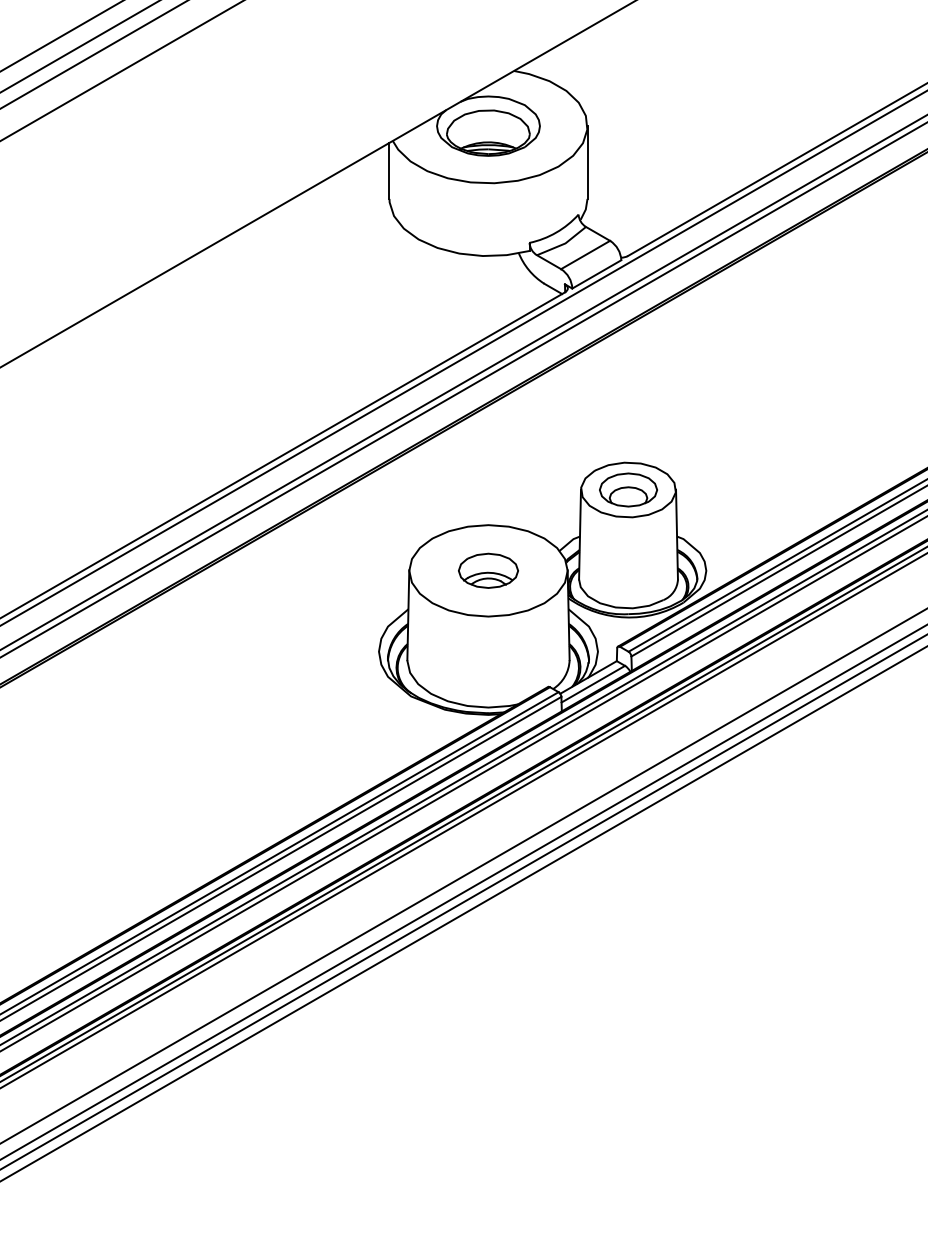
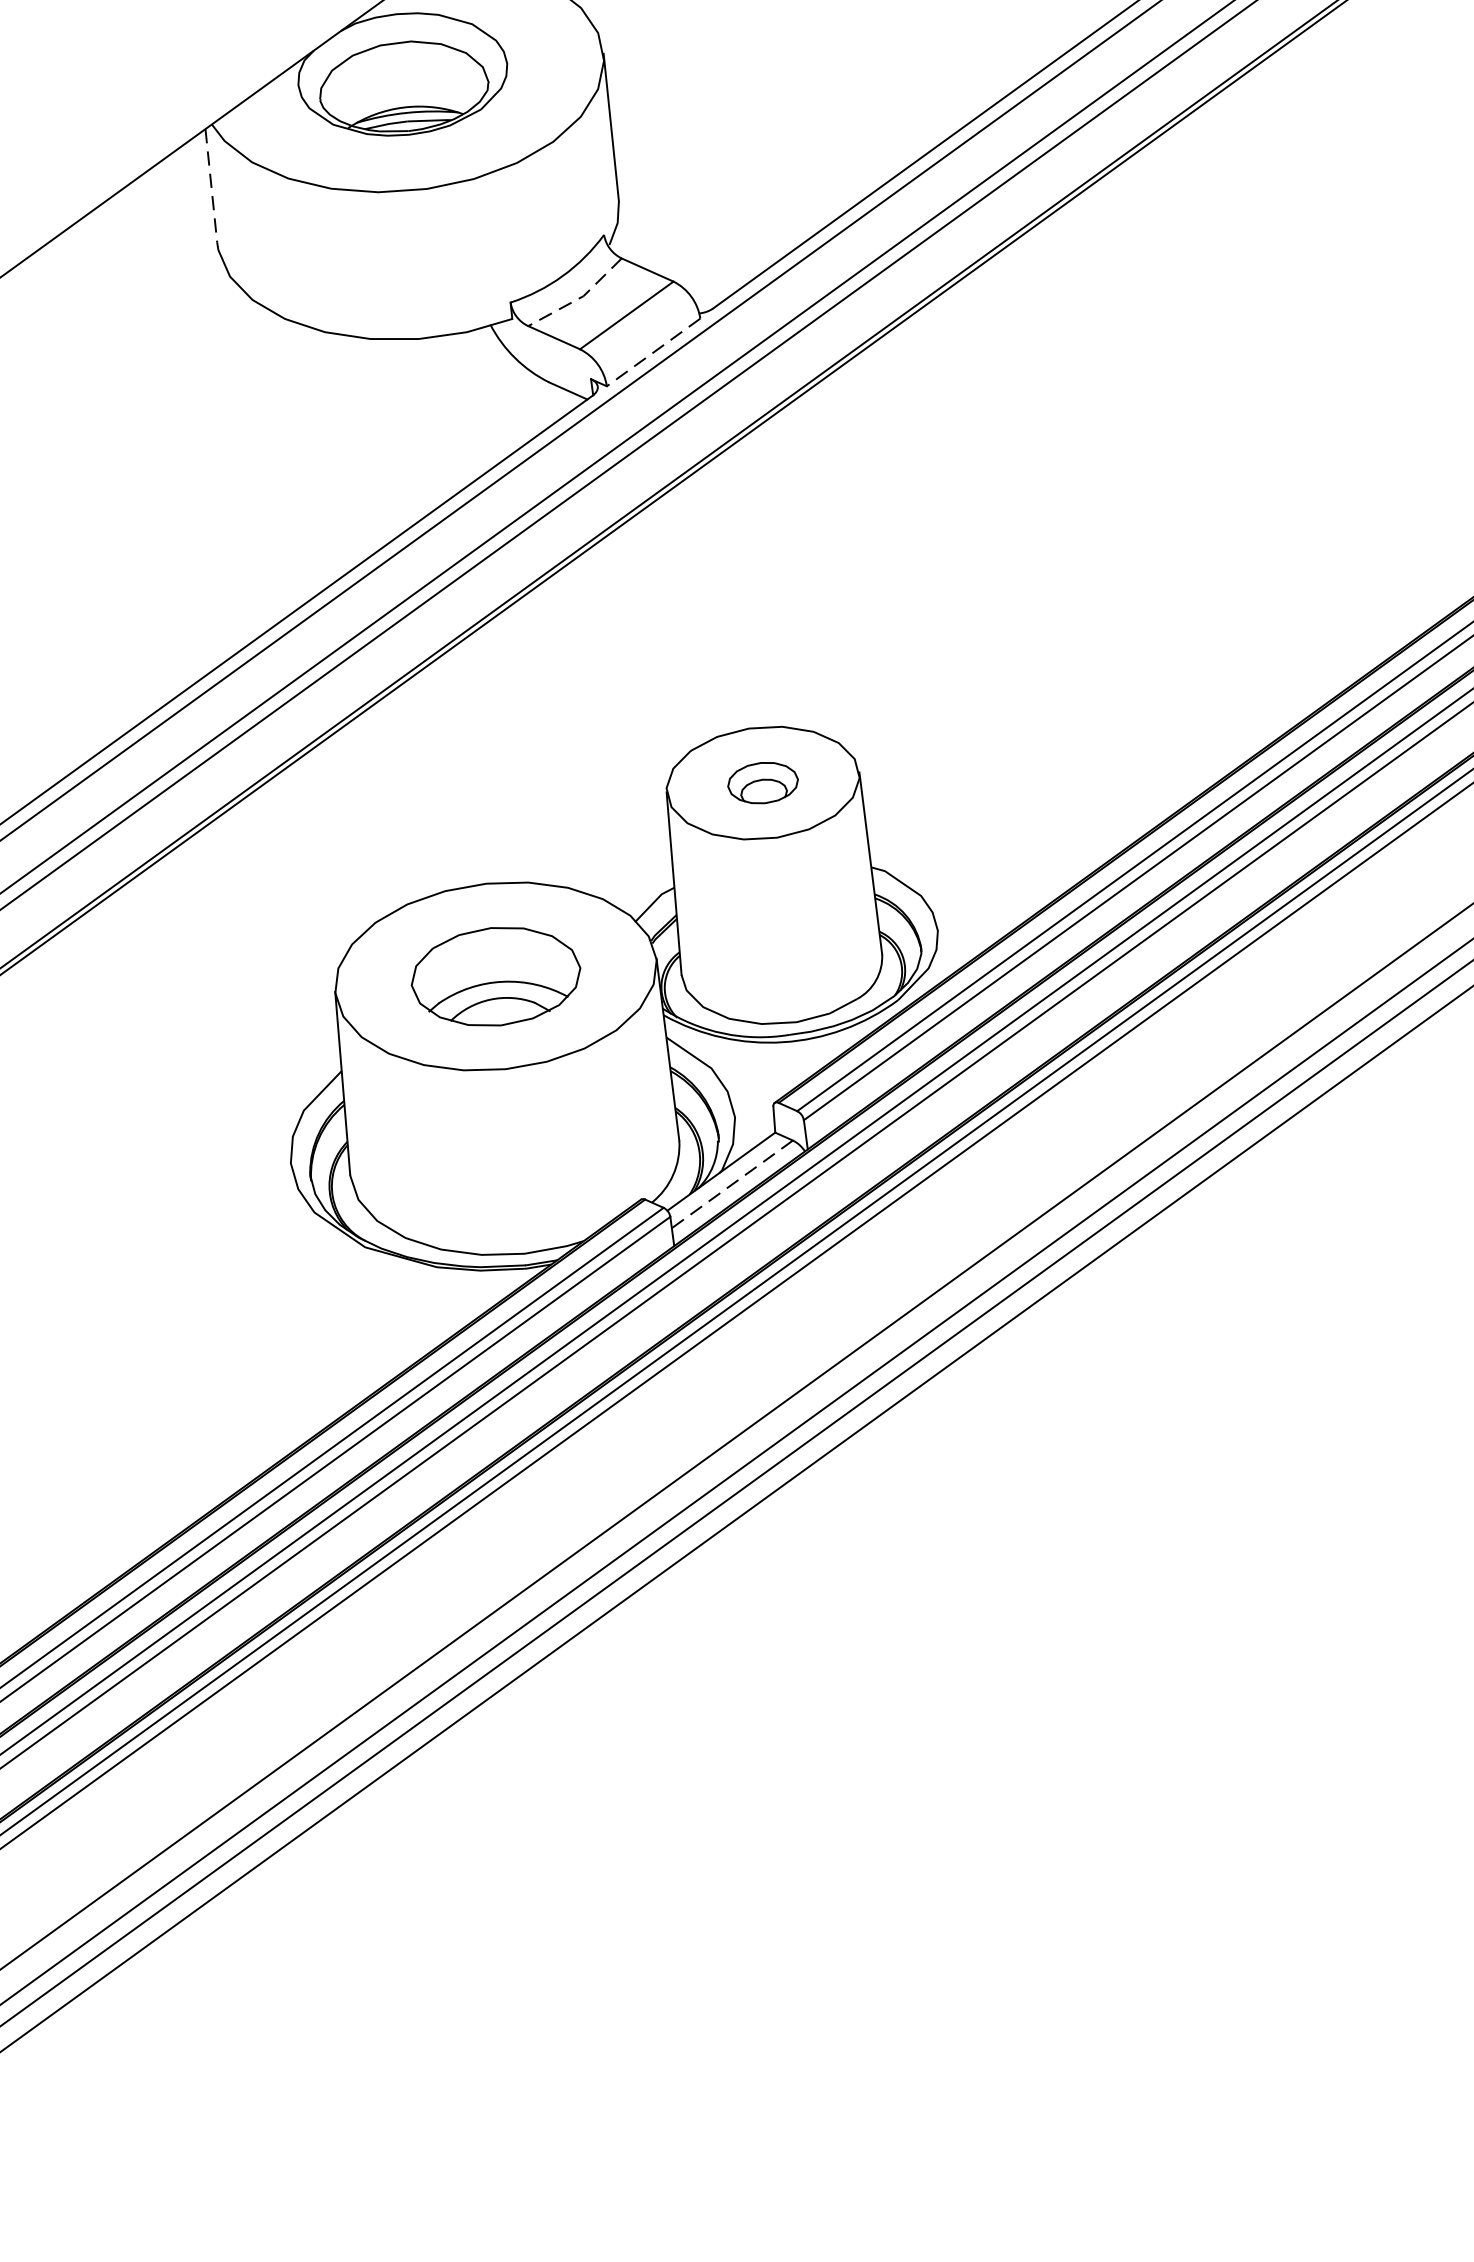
line: (389, 171) -> (211, 187), solid -> dashed
line: (563, 244) -> (579, 298), solid -> dashed
line: (596, 274) -> (652, 352), solid -> dashed
part: (628, 489) -> (762, 782), size x0.6
part: (488, 570) -> (495, 975), size x1.4
line: (593, 684) -> (732, 1184), solid -> dashed

